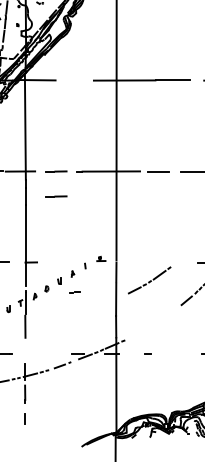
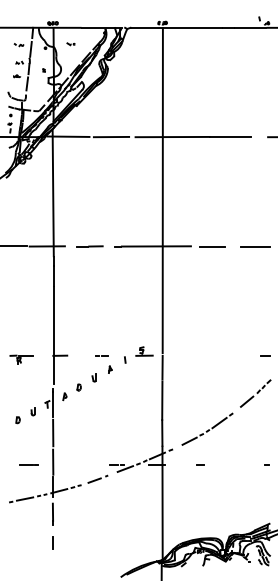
line: (73, 80) -> (111, 136), added
line: (55, 196) -> (89, 276), removed
part: (101, 258) -> (144, 351), size x1.67
part: (149, 279) -> (207, 428), moved
line: (74, 292) -> (101, 355), moved
line: (25, 350) -> (53, 461), added

